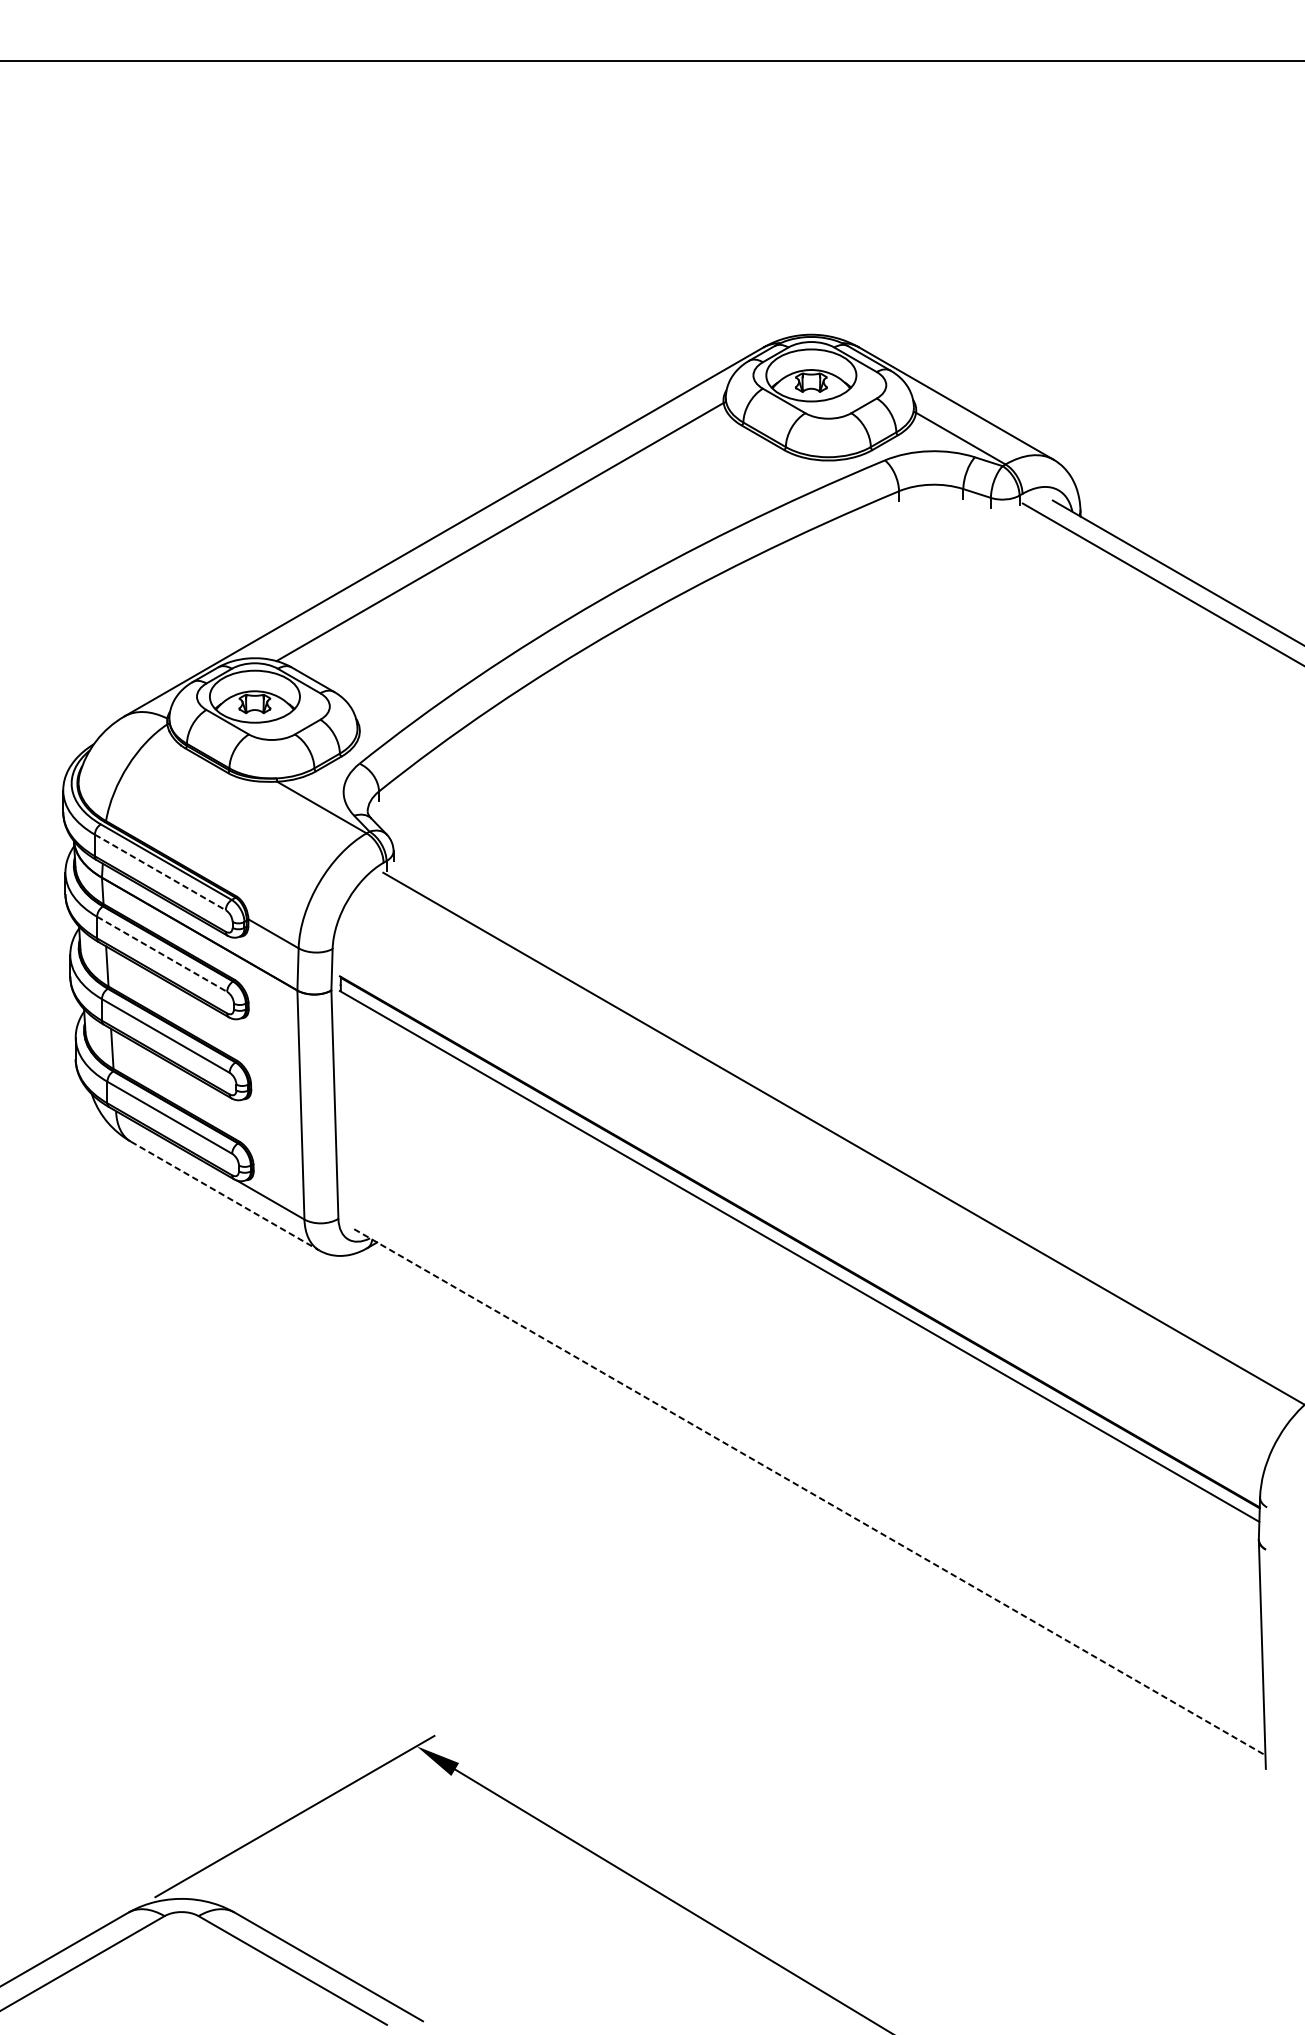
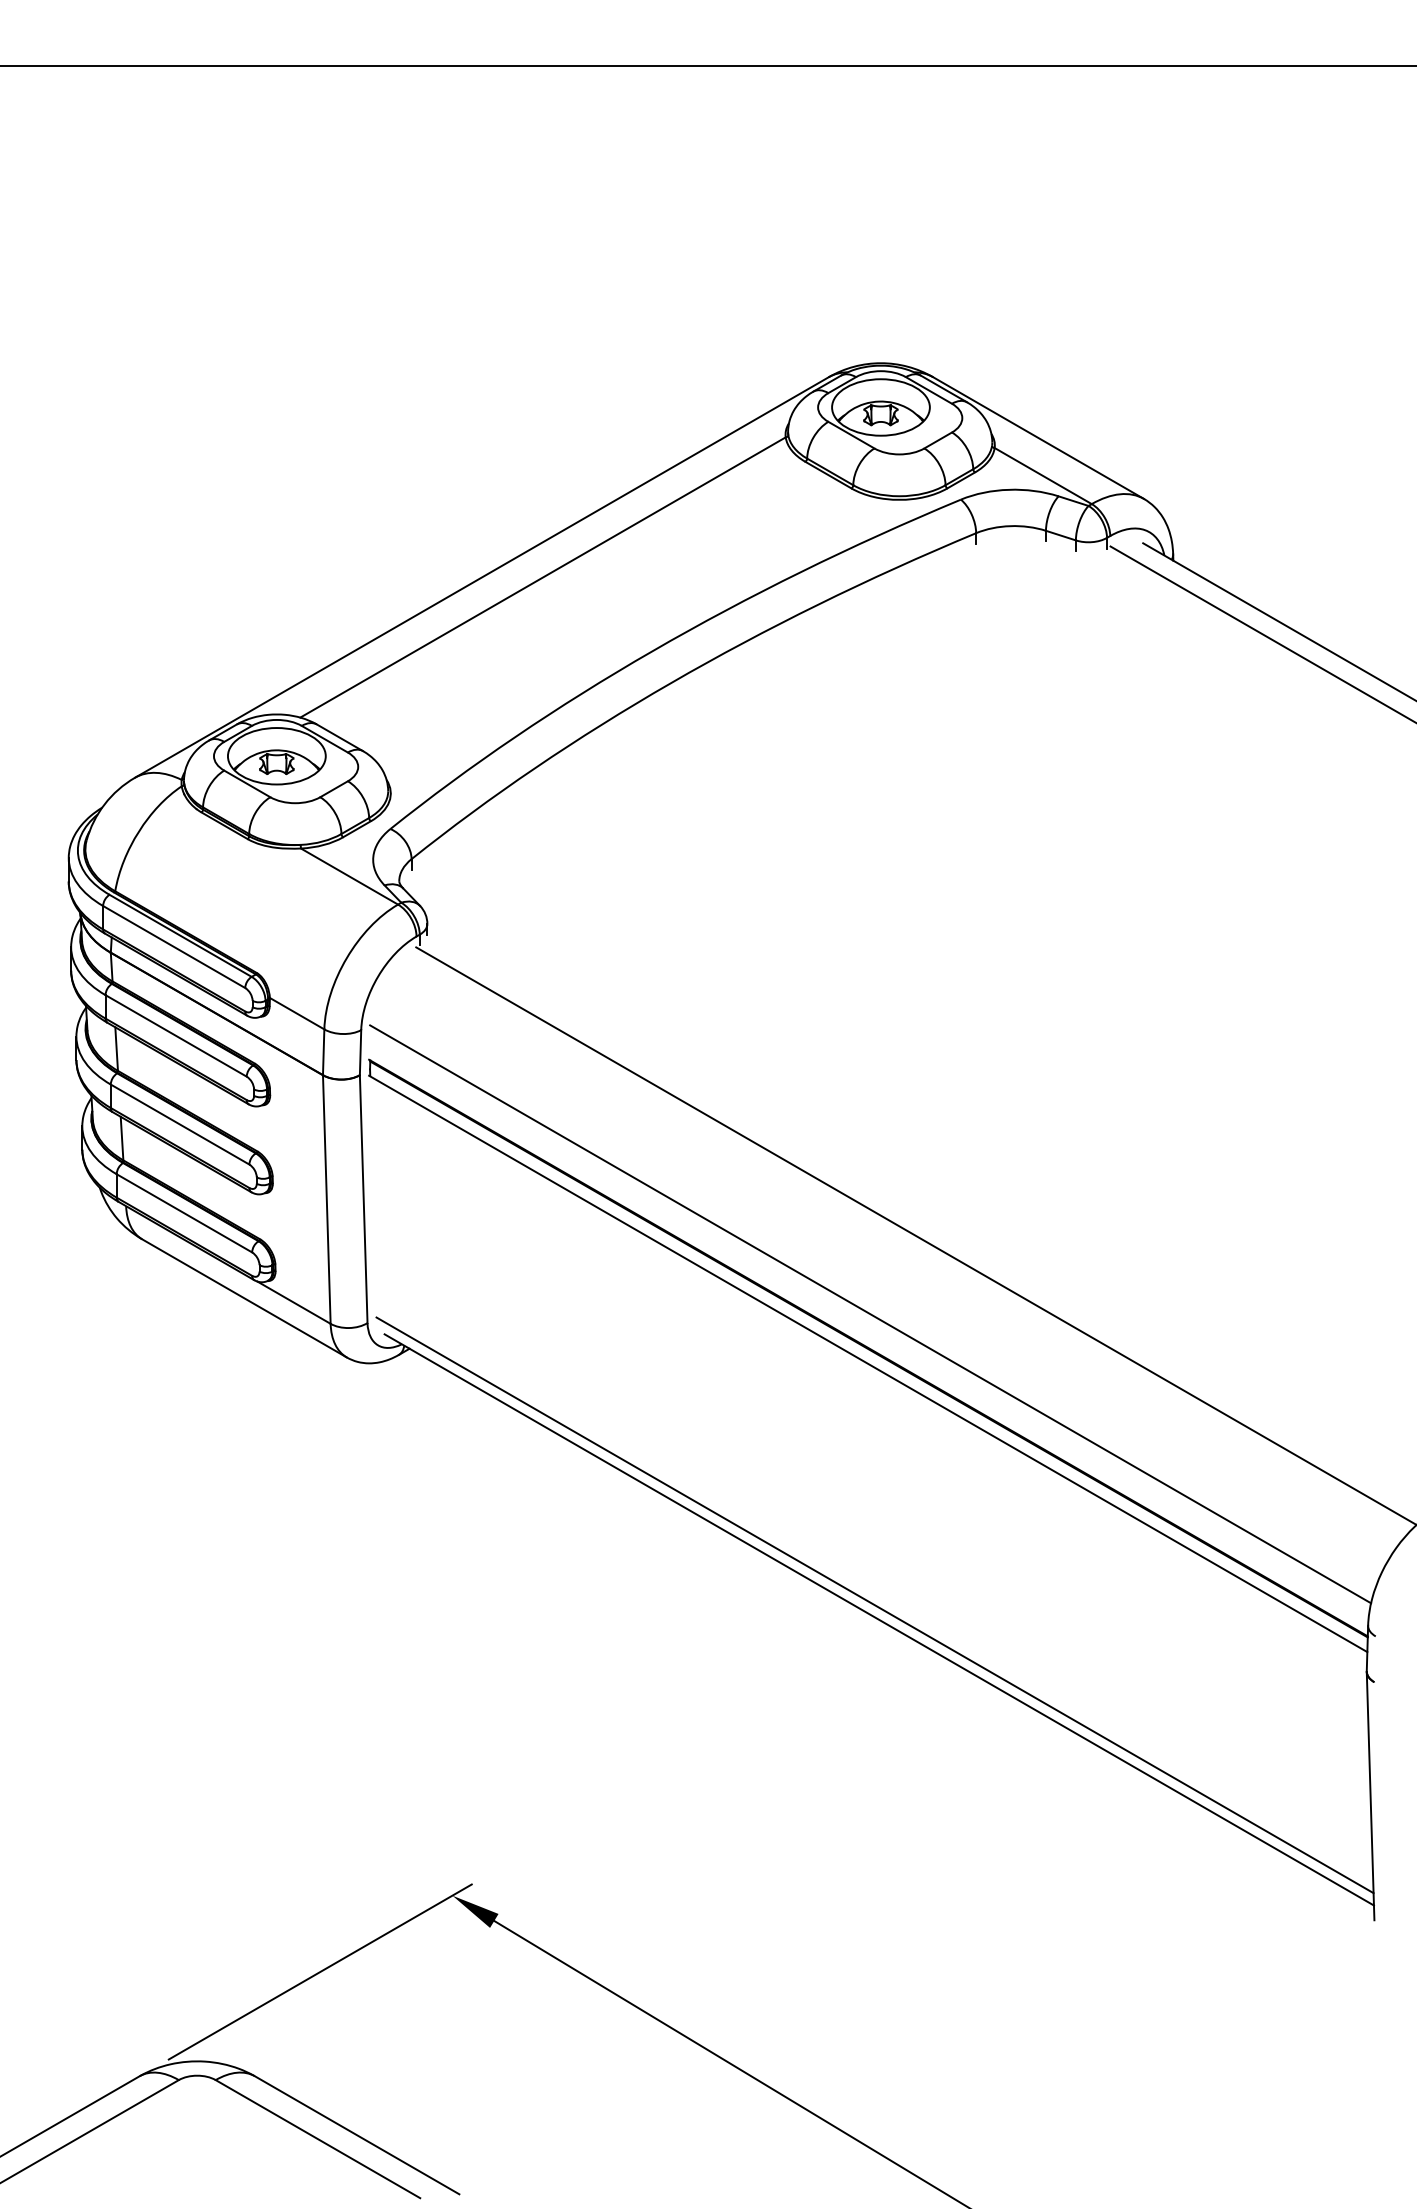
line: (160, 872) -> (174, 947), dashed -> solid
line: (162, 953) -> (176, 1035), dashed -> solid
line: (225, 1196) -> (244, 1298), dashed -> solid
line: (801, 1210) -> (870, 1314), added
line: (805, 1478) -> (874, 1605), added
line: (810, 1492) -> (879, 1620), dashed -> solid

